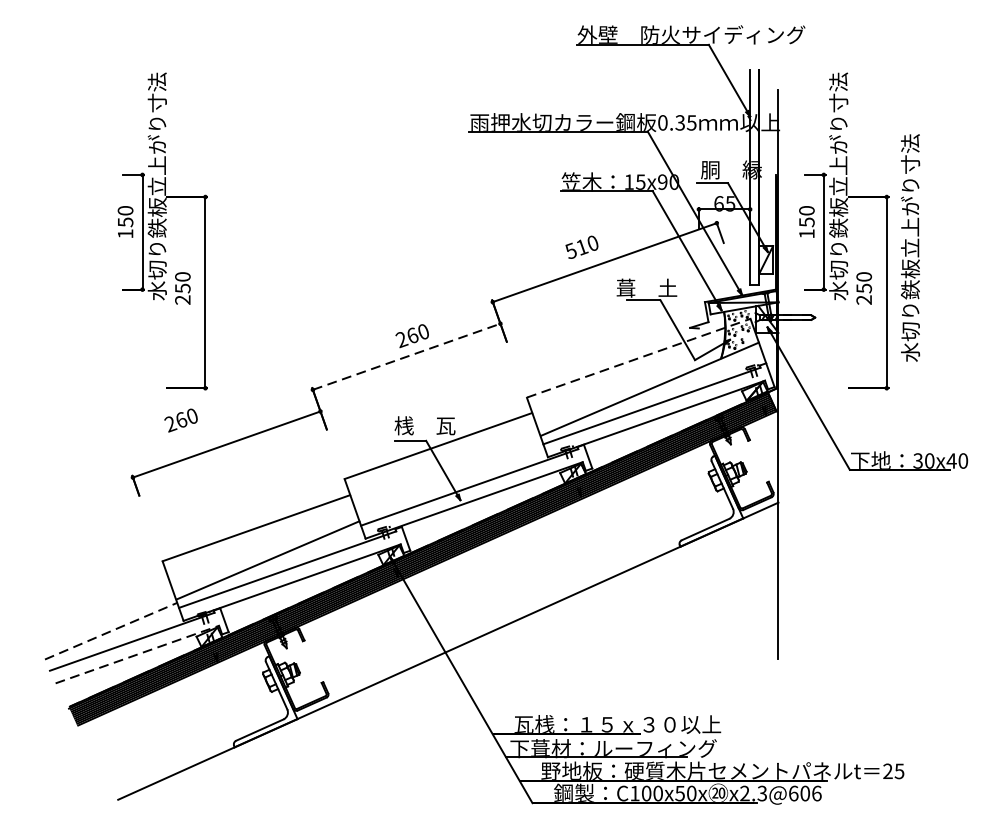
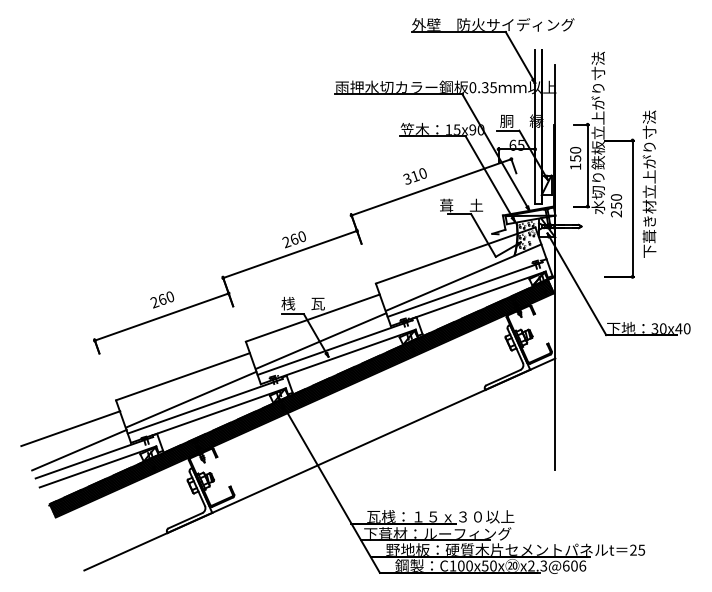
part: (163, 230) -> (116, 164), removed
text: (910, 247) -> (649, 176), 水切り鉄板立上がり寸法 -> 下葺き材立上がり寸法
text: (571, 248) -> (407, 177), 510 -> 310
line: (407, 356) -> (290, 254), dashed -> solid
line: (638, 358) -> (455, 255), dashed -> solid
text: (181, 419) -> (162, 299), moved
line: (450, 477) -> (321, 340), added
line: (98, 600) -> (70, 428), added
line: (111, 630) -> (79, 449), dashed -> solid
line: (138, 654) -> (98, 466), dashed -> solid

